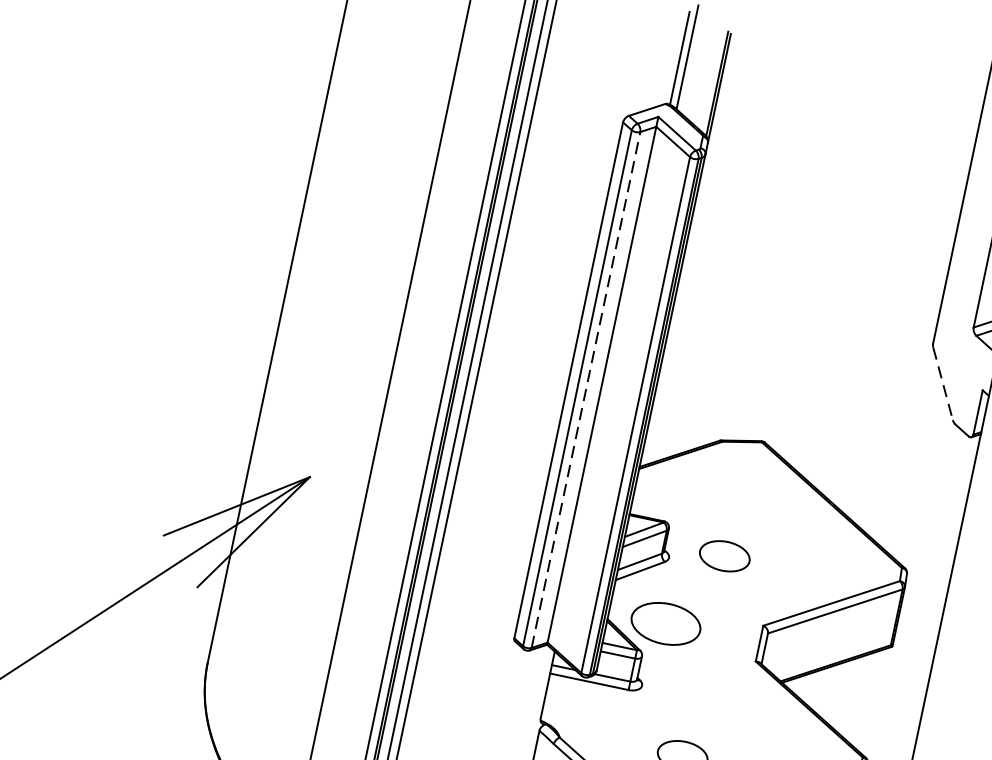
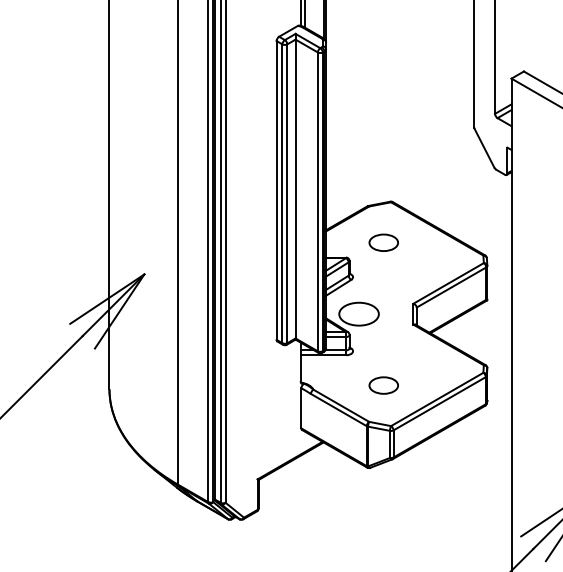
line: (942, 385) -> (484, 149), dashed -> solid
line: (586, 389) -> (287, 193), dashed -> solid
part: (724, 555) -> (383, 242), moved

